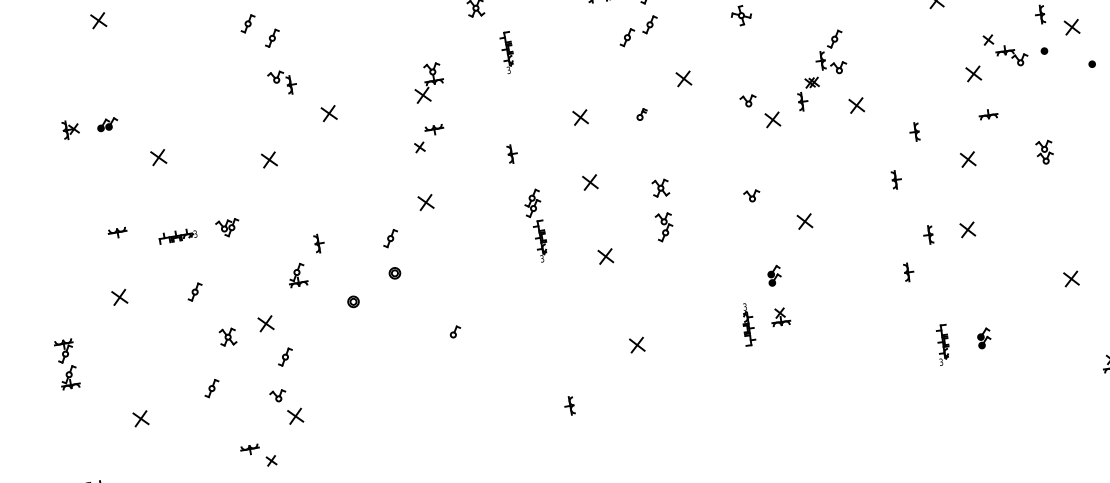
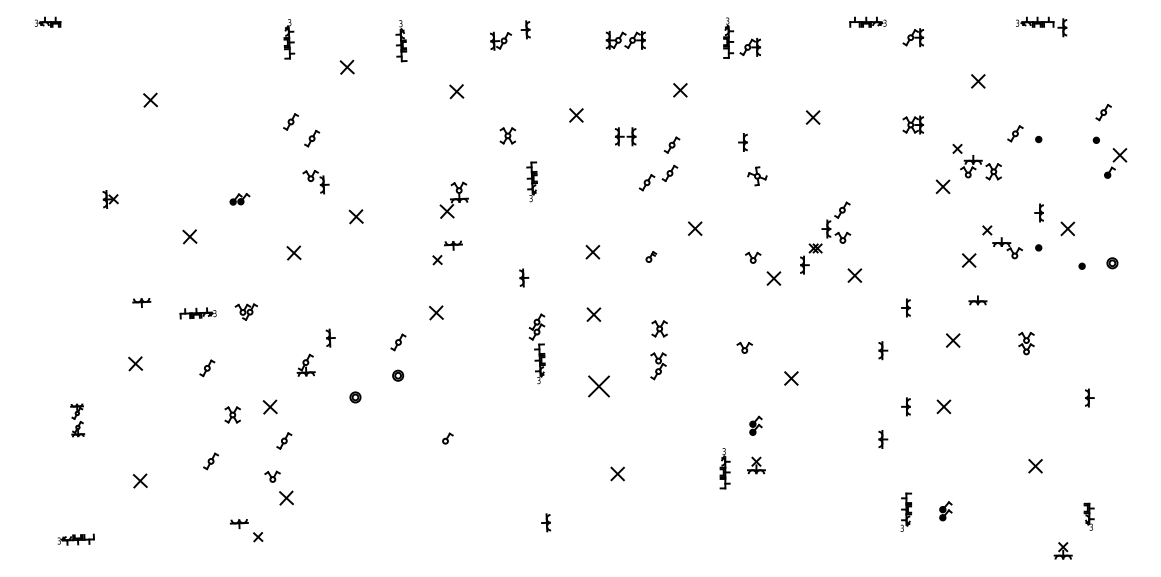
part: (107, 124) -> (239, 199), moved
part: (606, 256) -> (599, 386), size x1.6
part: (67, 364) -> (77, 420), size x0.7

